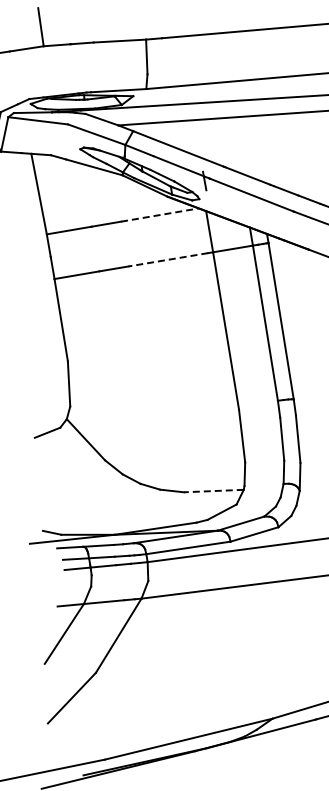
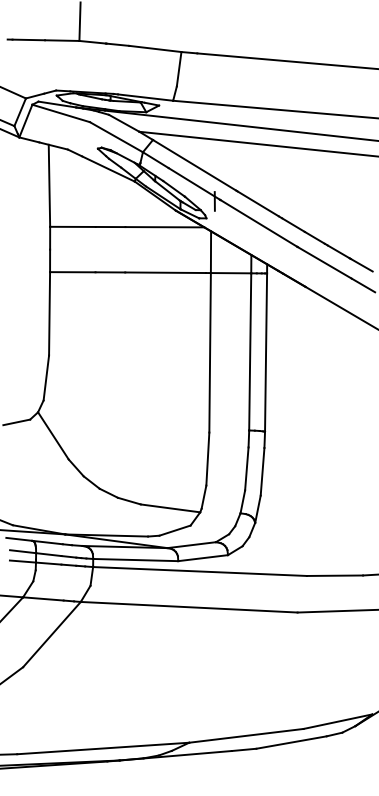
line: (160, 215) -> (165, 227), dashed -> solid
line: (168, 259) -> (165, 272), dashed -> solid
line: (213, 491) -> (170, 508), dashed -> solid

